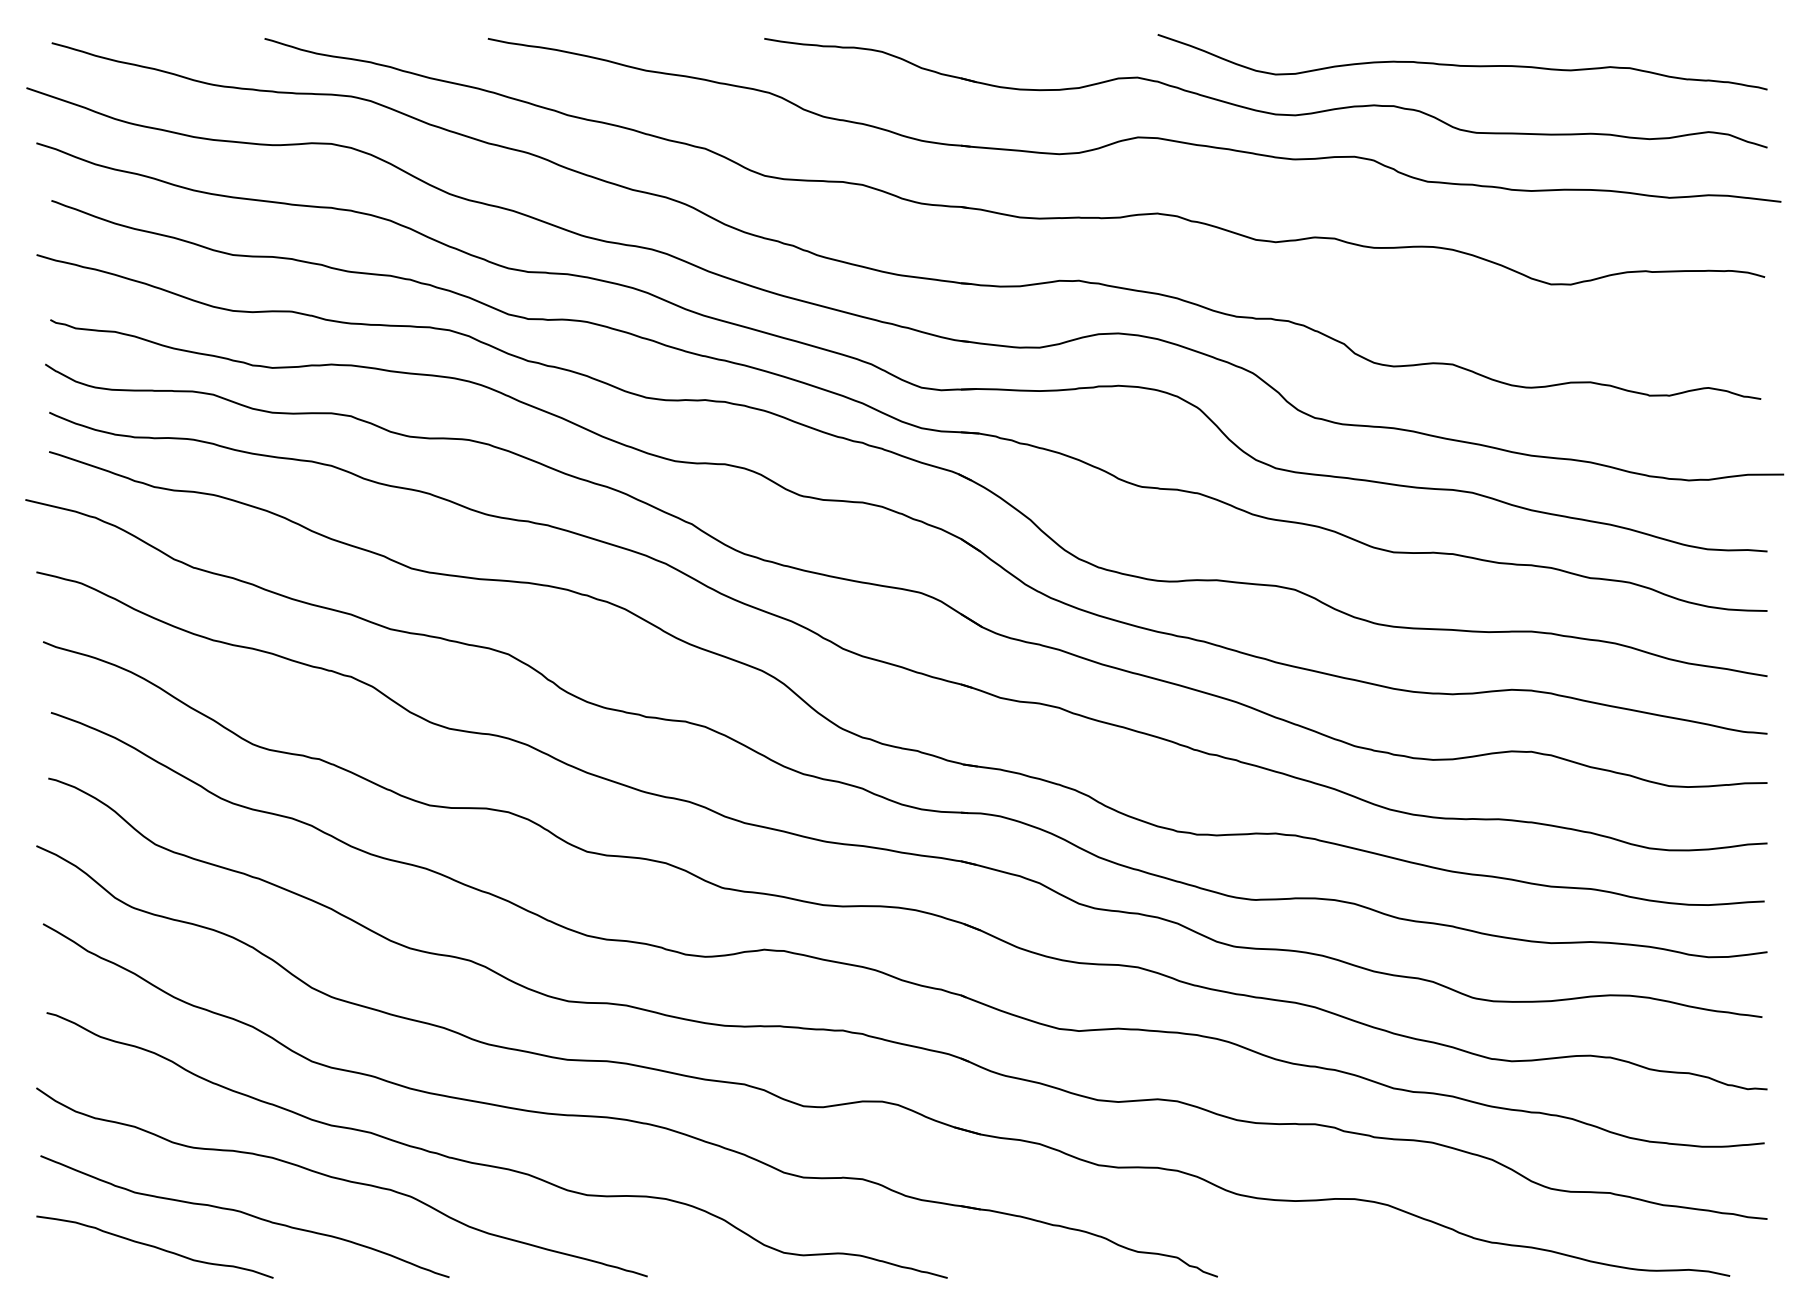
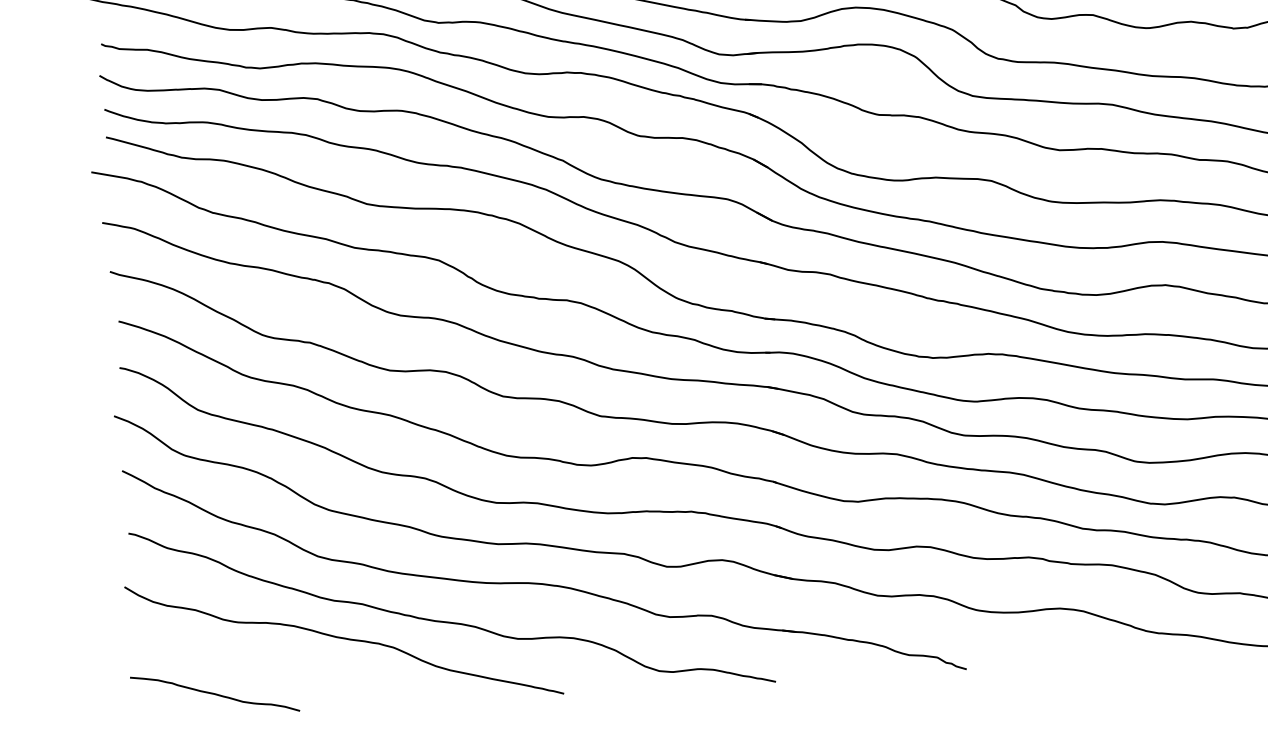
curve: (244, 1214) -> (276, 667), removed

